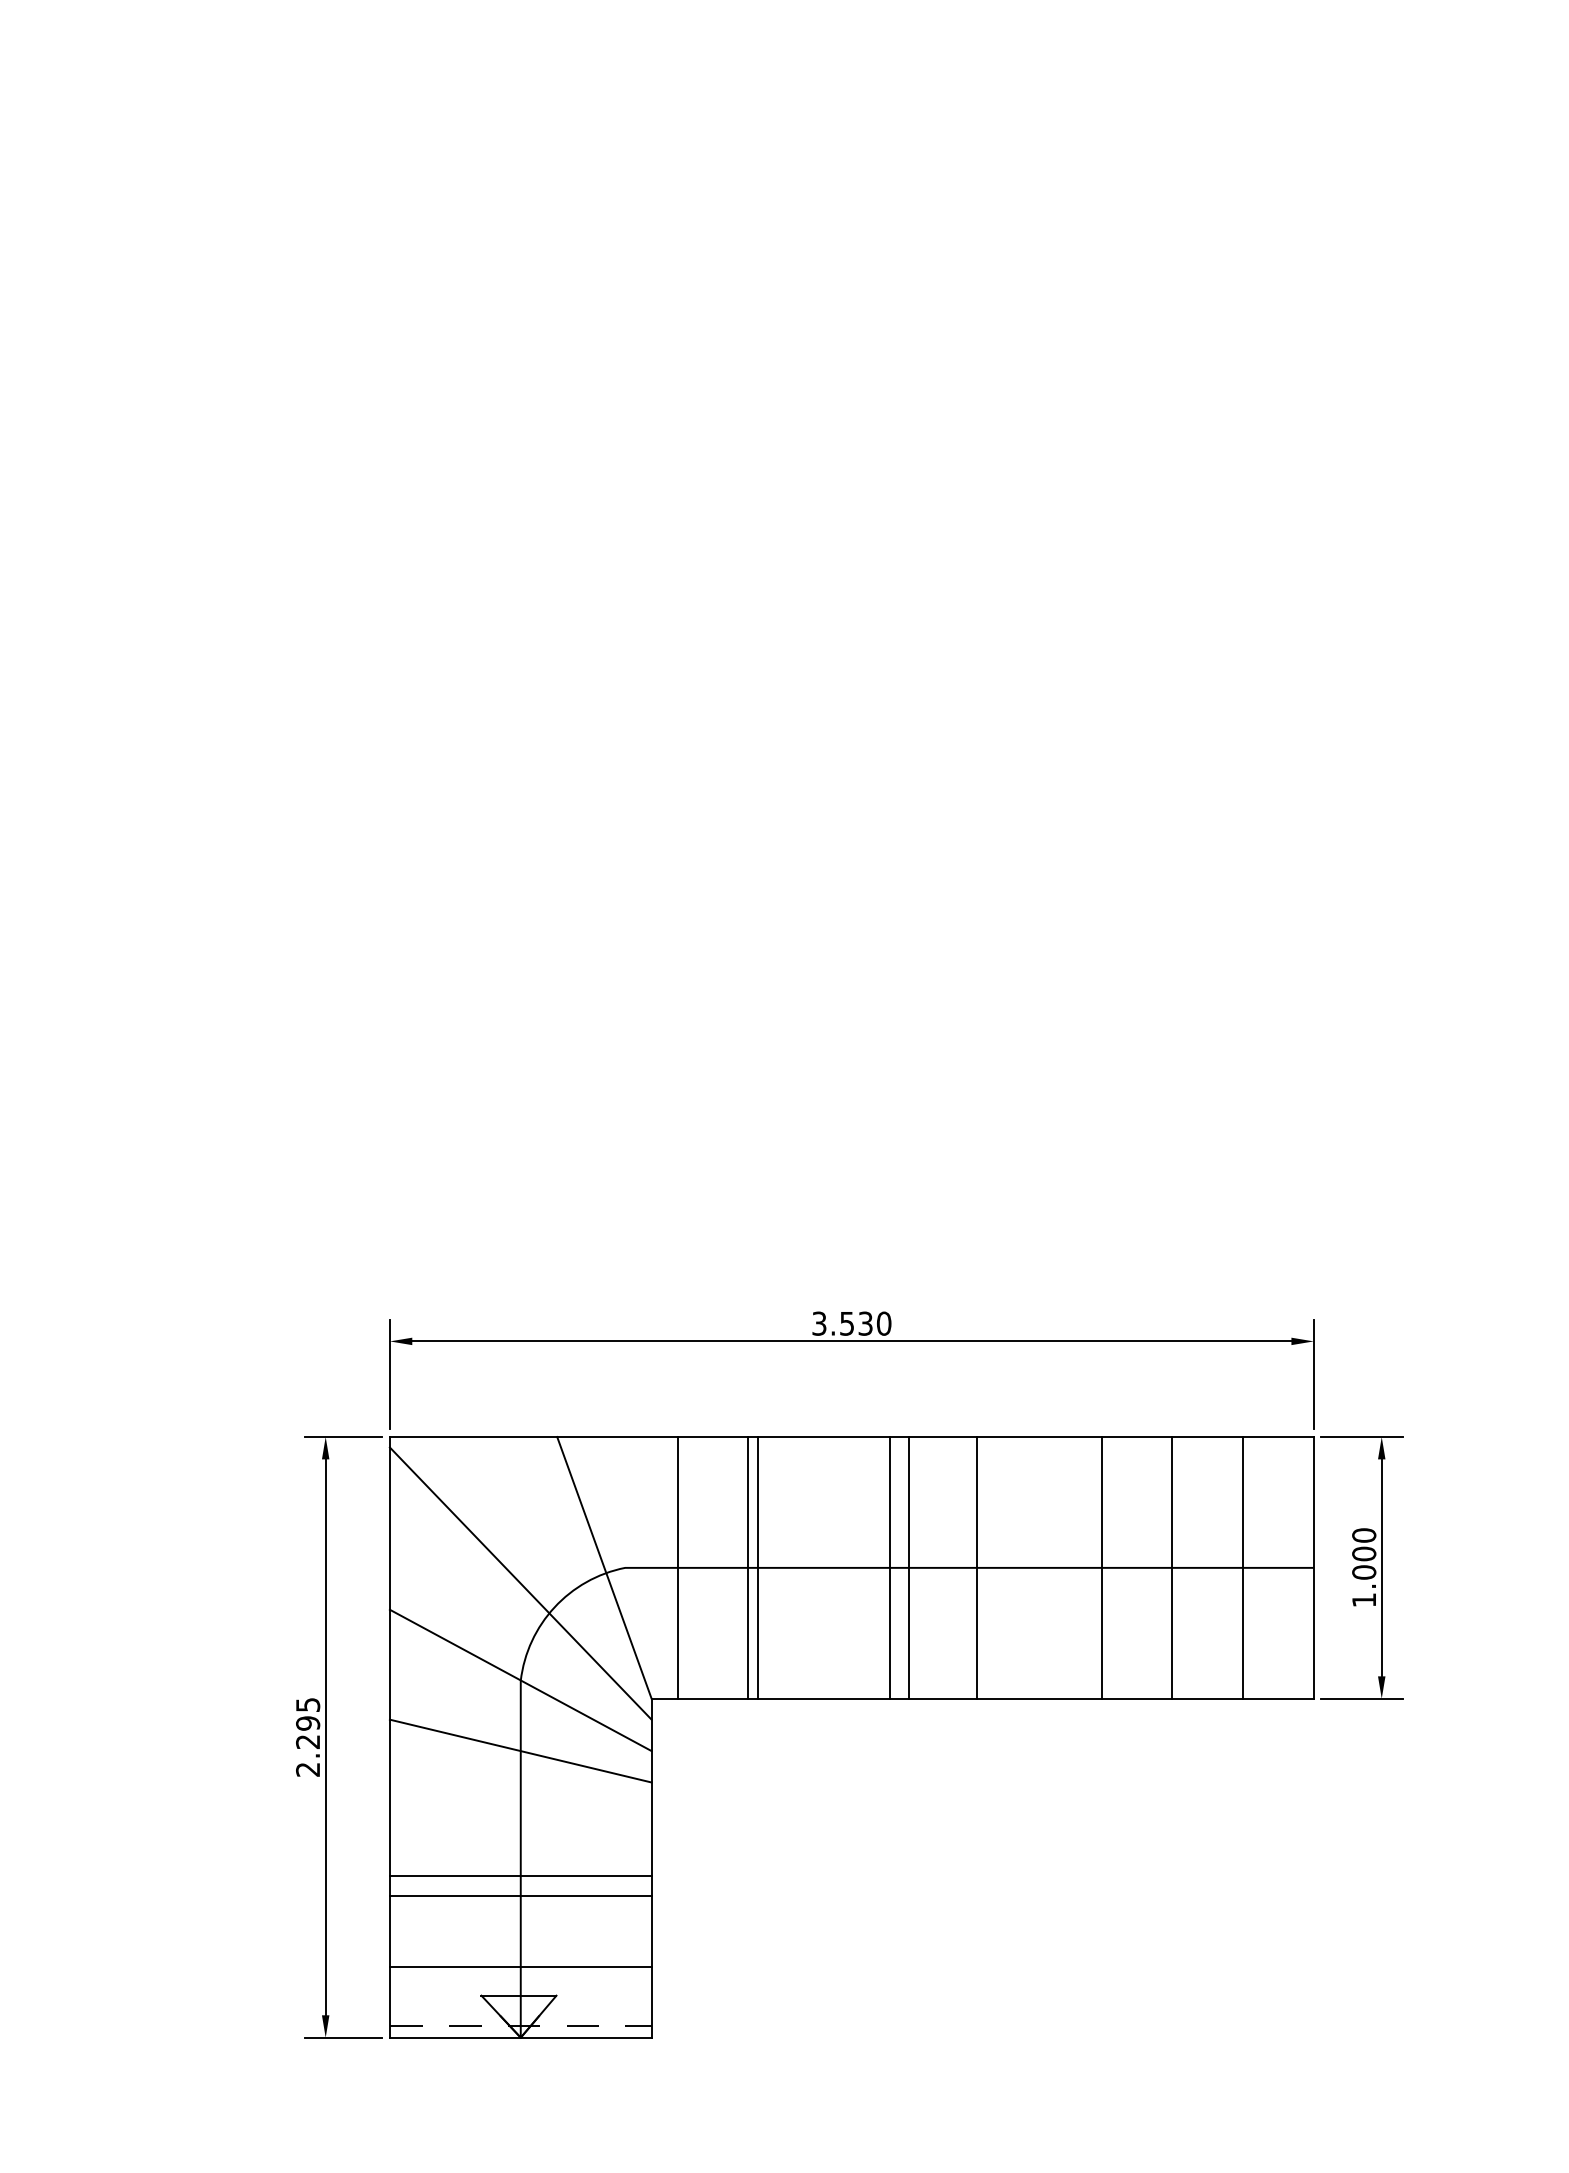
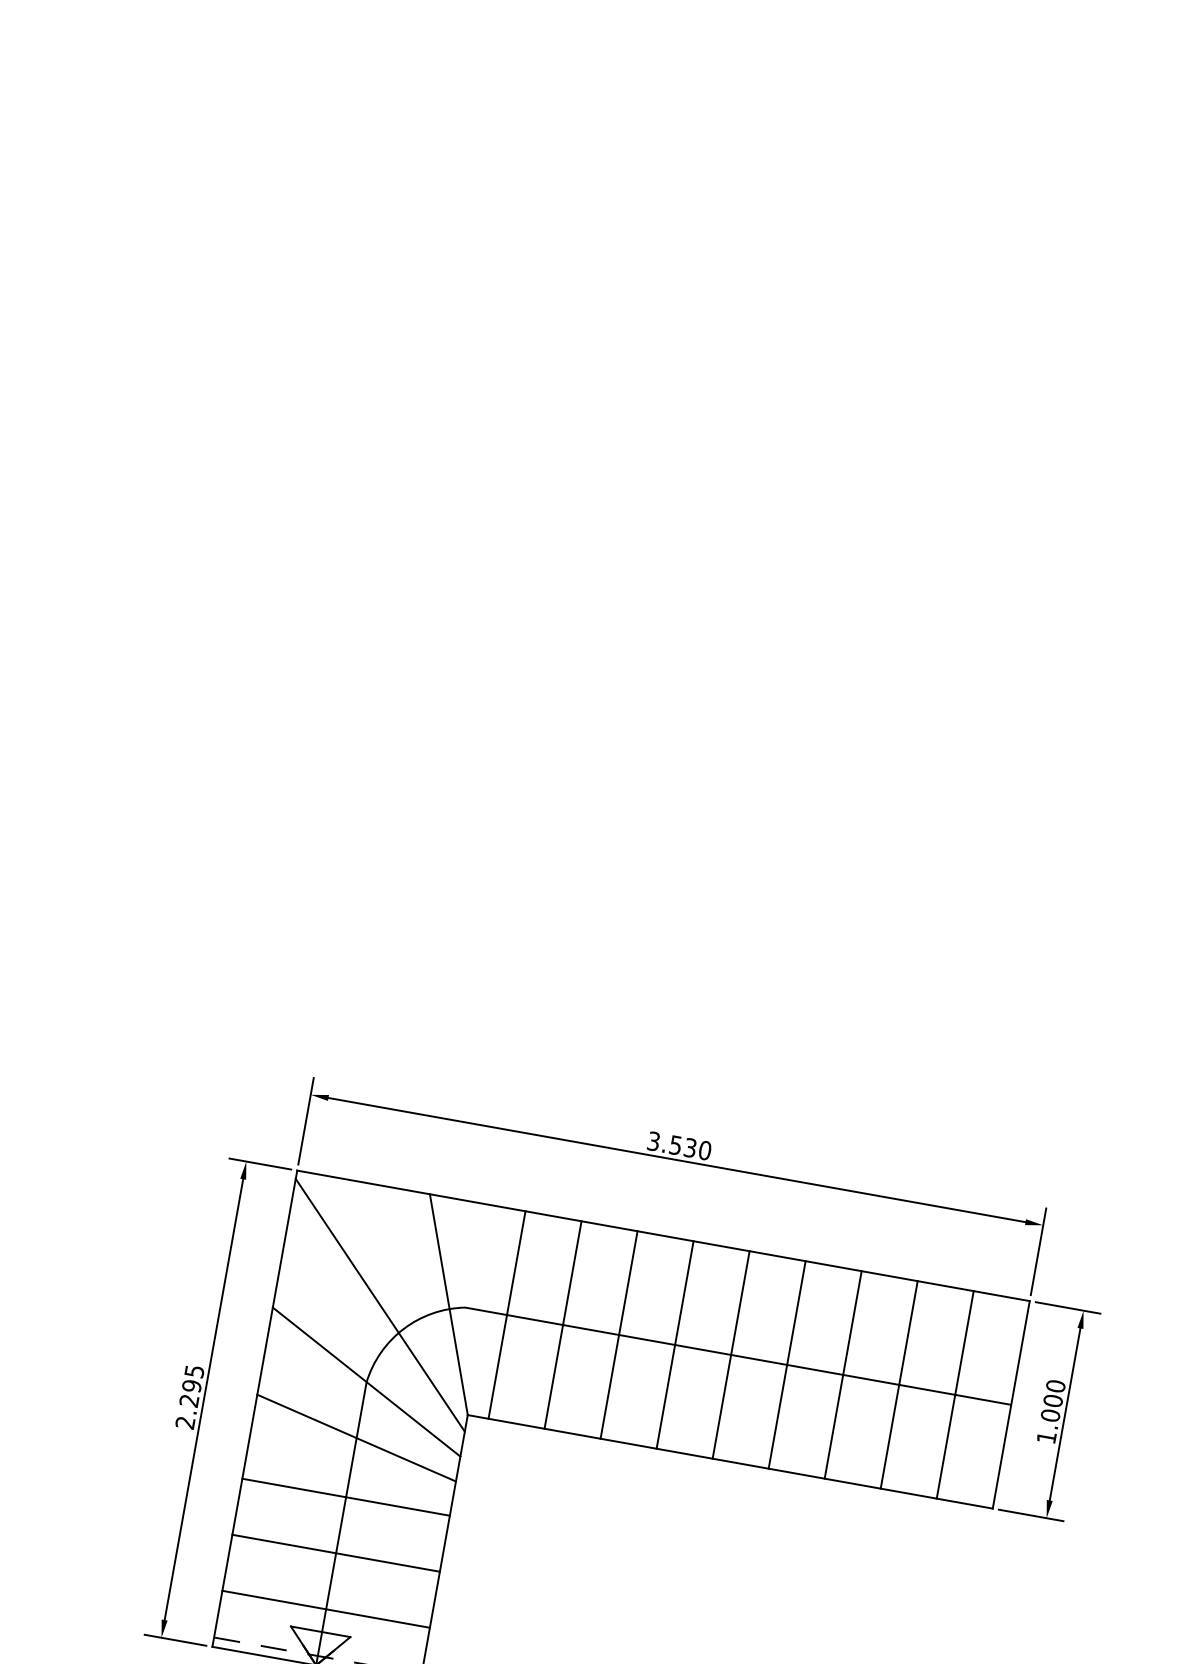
line: (758, 1567) -> (619, 1334), moved
line: (909, 1567) -> (731, 1354), moved
line: (977, 1567) -> (787, 1364), moved
line: (520, 1875) -> (345, 1497), moved

